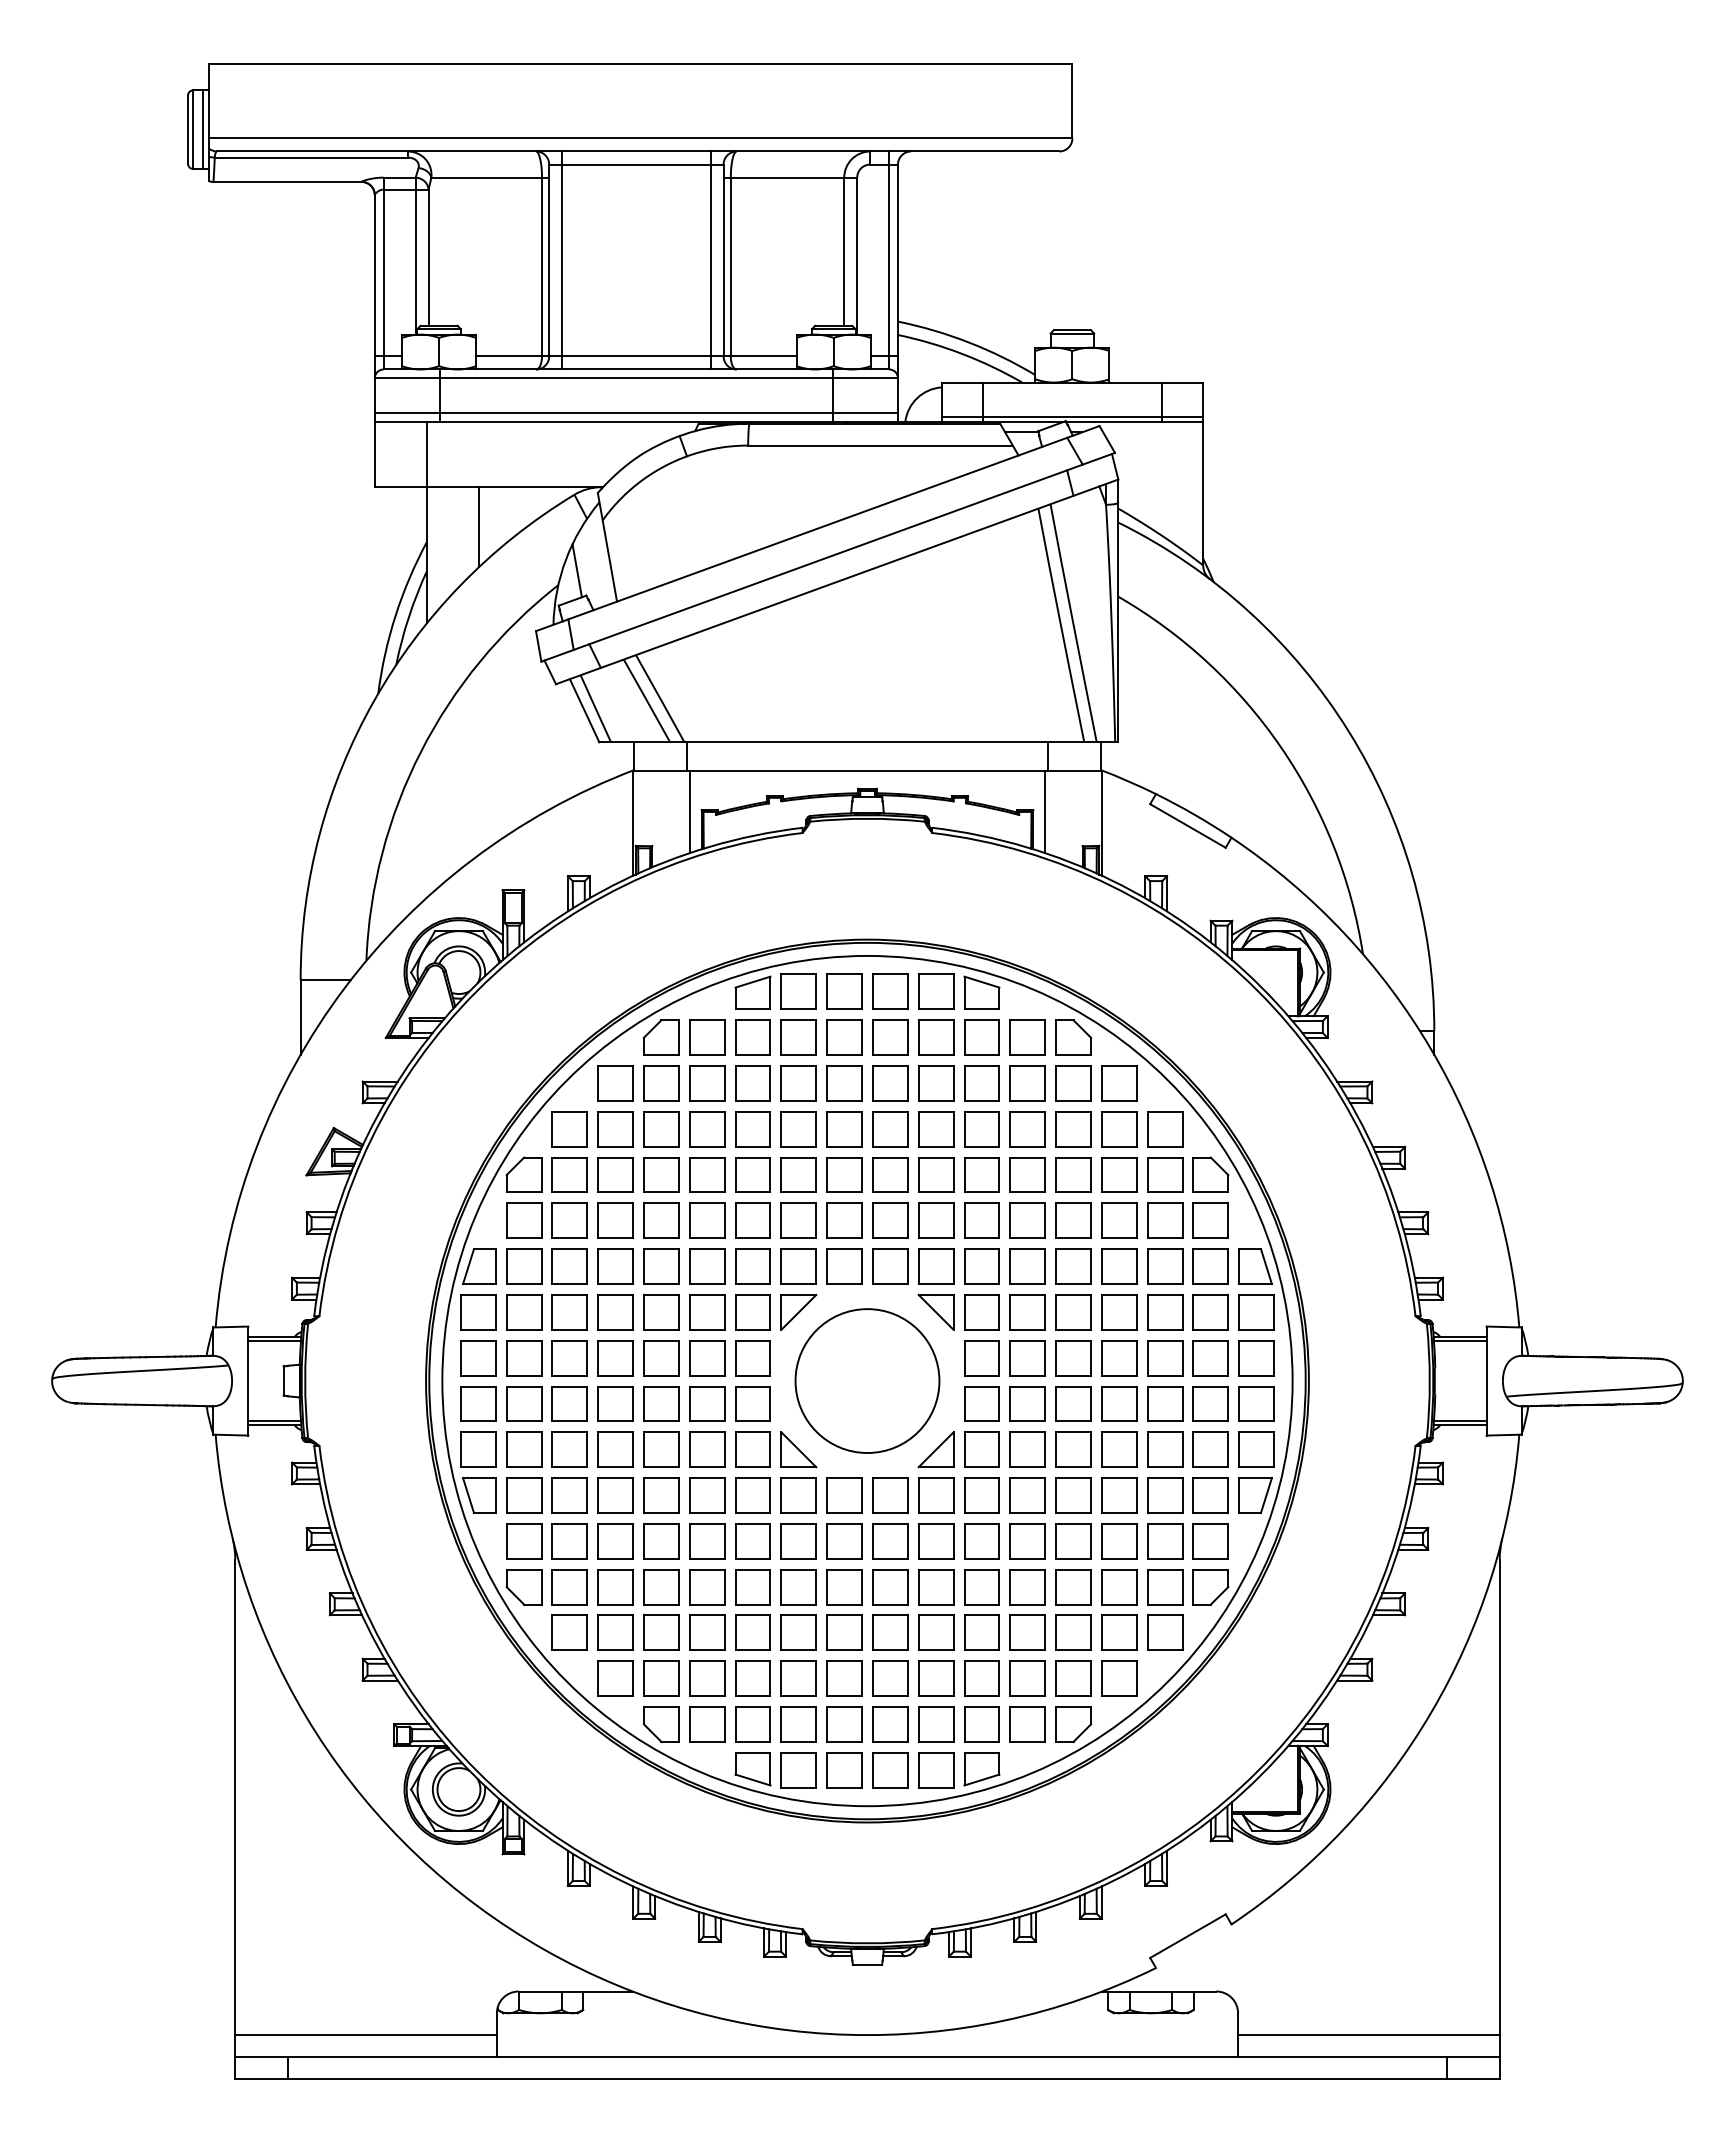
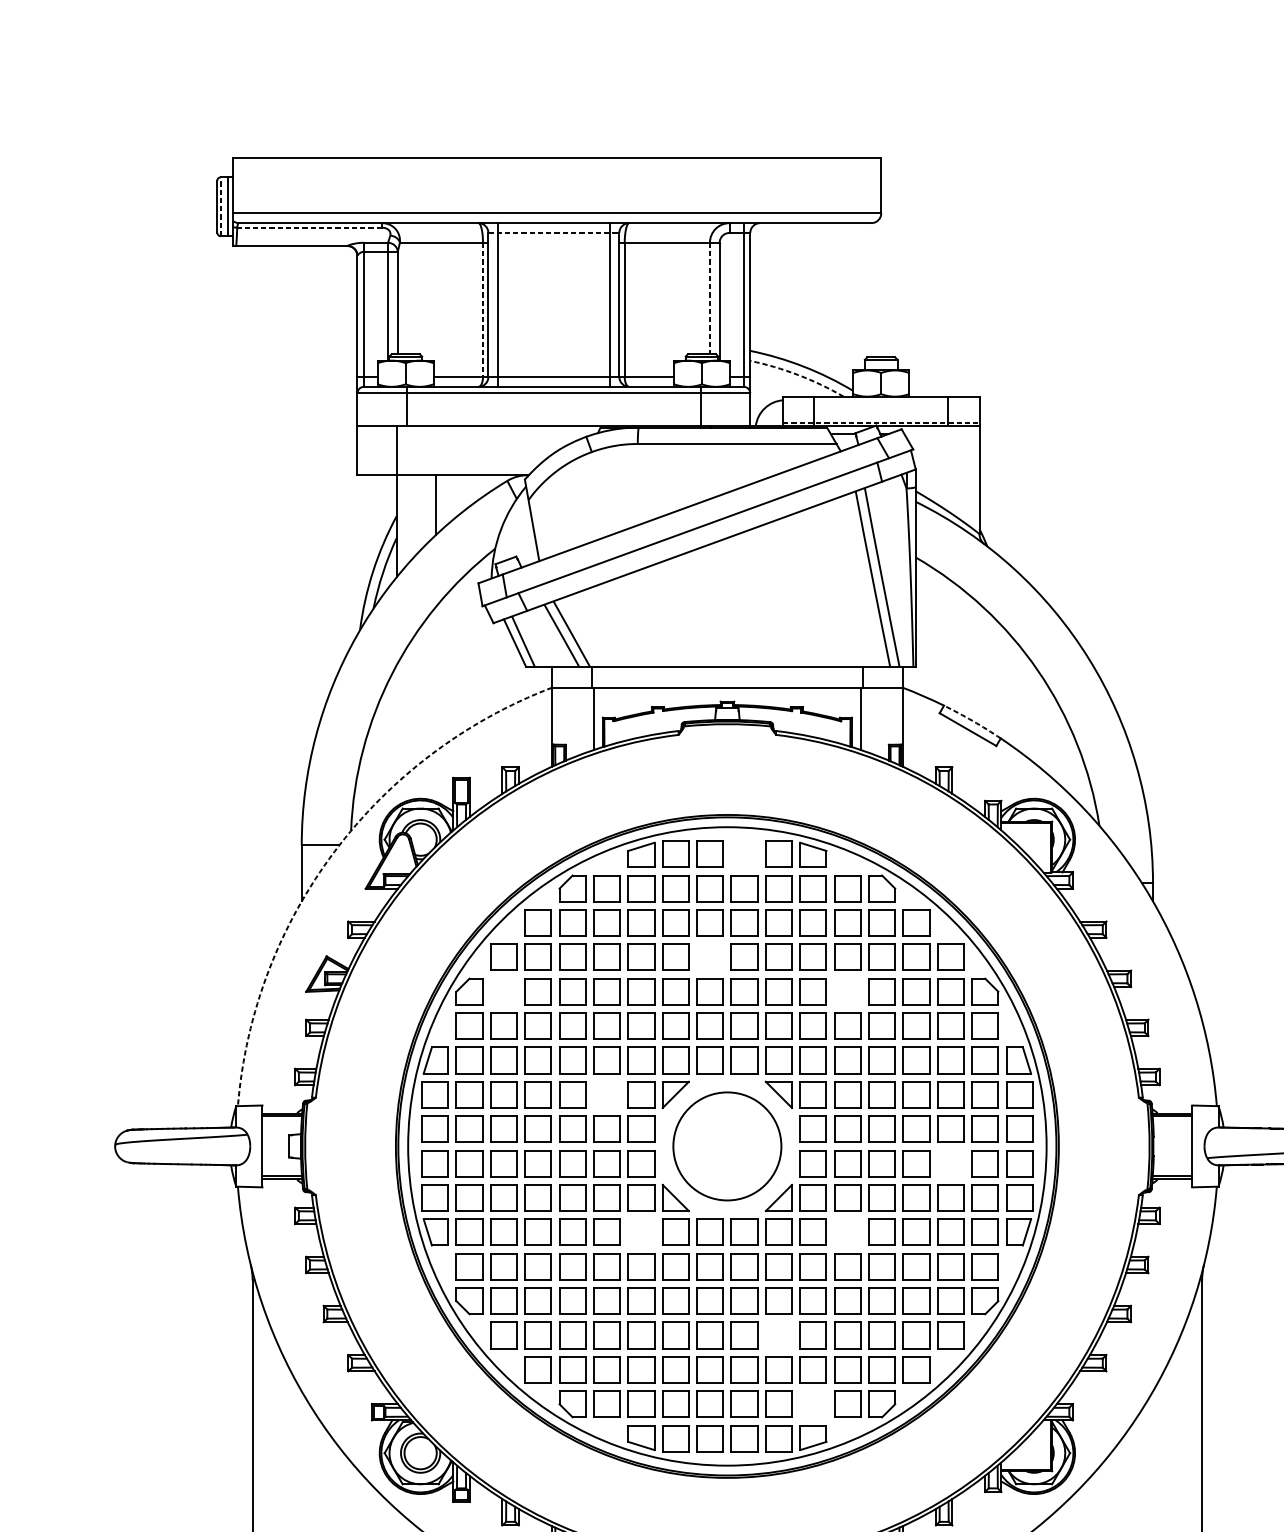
line: (192, 129) -> (220, 206), solid -> dashed
line: (310, 157) -> (309, 227), solid -> dashed
line: (636, 164) -> (553, 232), solid -> dashed
line: (844, 252) -> (710, 298), solid -> dashed
line: (542, 267) -> (483, 310), solid -> dashed
arc: (962, 353) -> (798, 374), solid -> dashed
line: (636, 413) -> (553, 419), removed
line: (1072, 417) -> (881, 422), solid -> dashed
line: (576, 570) -> (508, 537), removed
arc: (1194, 814) -> (972, 720), solid -> dashed
arc: (344, 988) -> (334, 851), solid -> dashed
part: (890, 991) -> (744, 853), removed
part: (844, 1129) -> (710, 957), removed
part: (569, 1174) -> (503, 991), removed
part: (1027, 1174) -> (847, 991), removed
part: (707, 1312) -> (607, 1094), removed
part: (1165, 1403) -> (951, 1163), removed
part: (752, 1495) -> (641, 1232), removed
part: (1027, 1495) -> (847, 1232), removed
part: (936, 1632) -> (779, 1335), removed
part: (981, 1724) -> (813, 1404), removed

